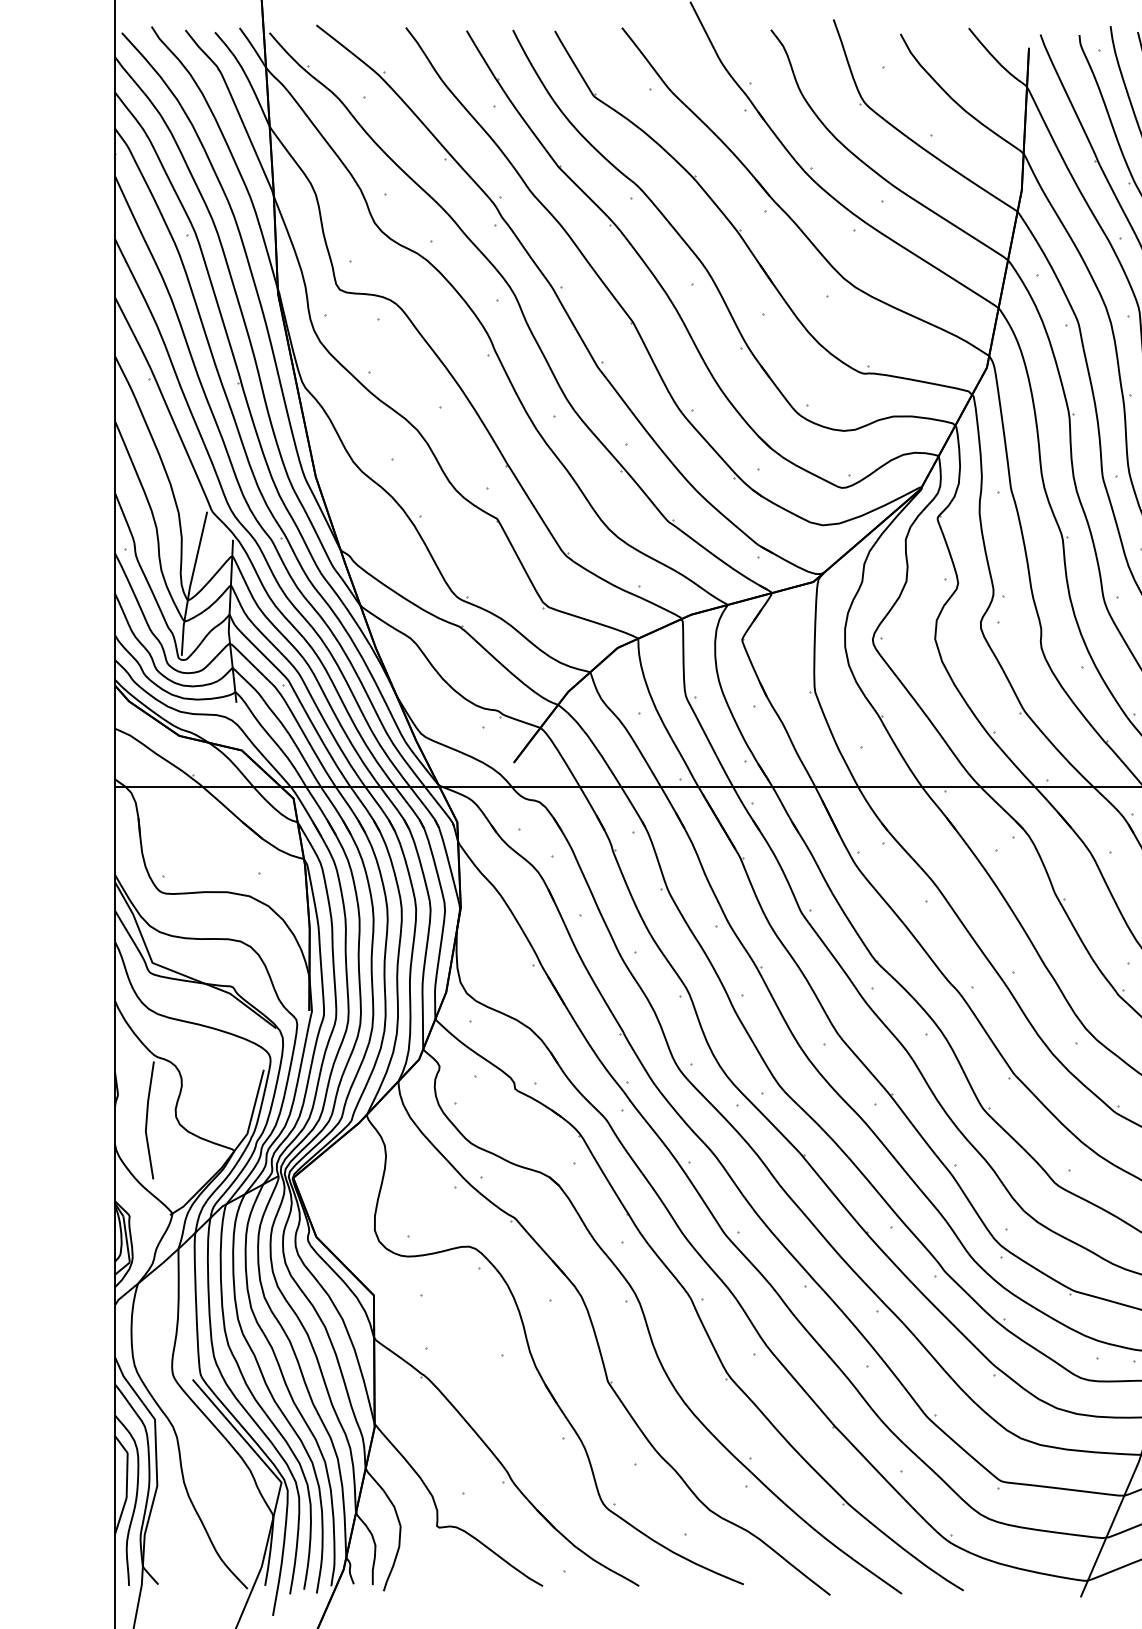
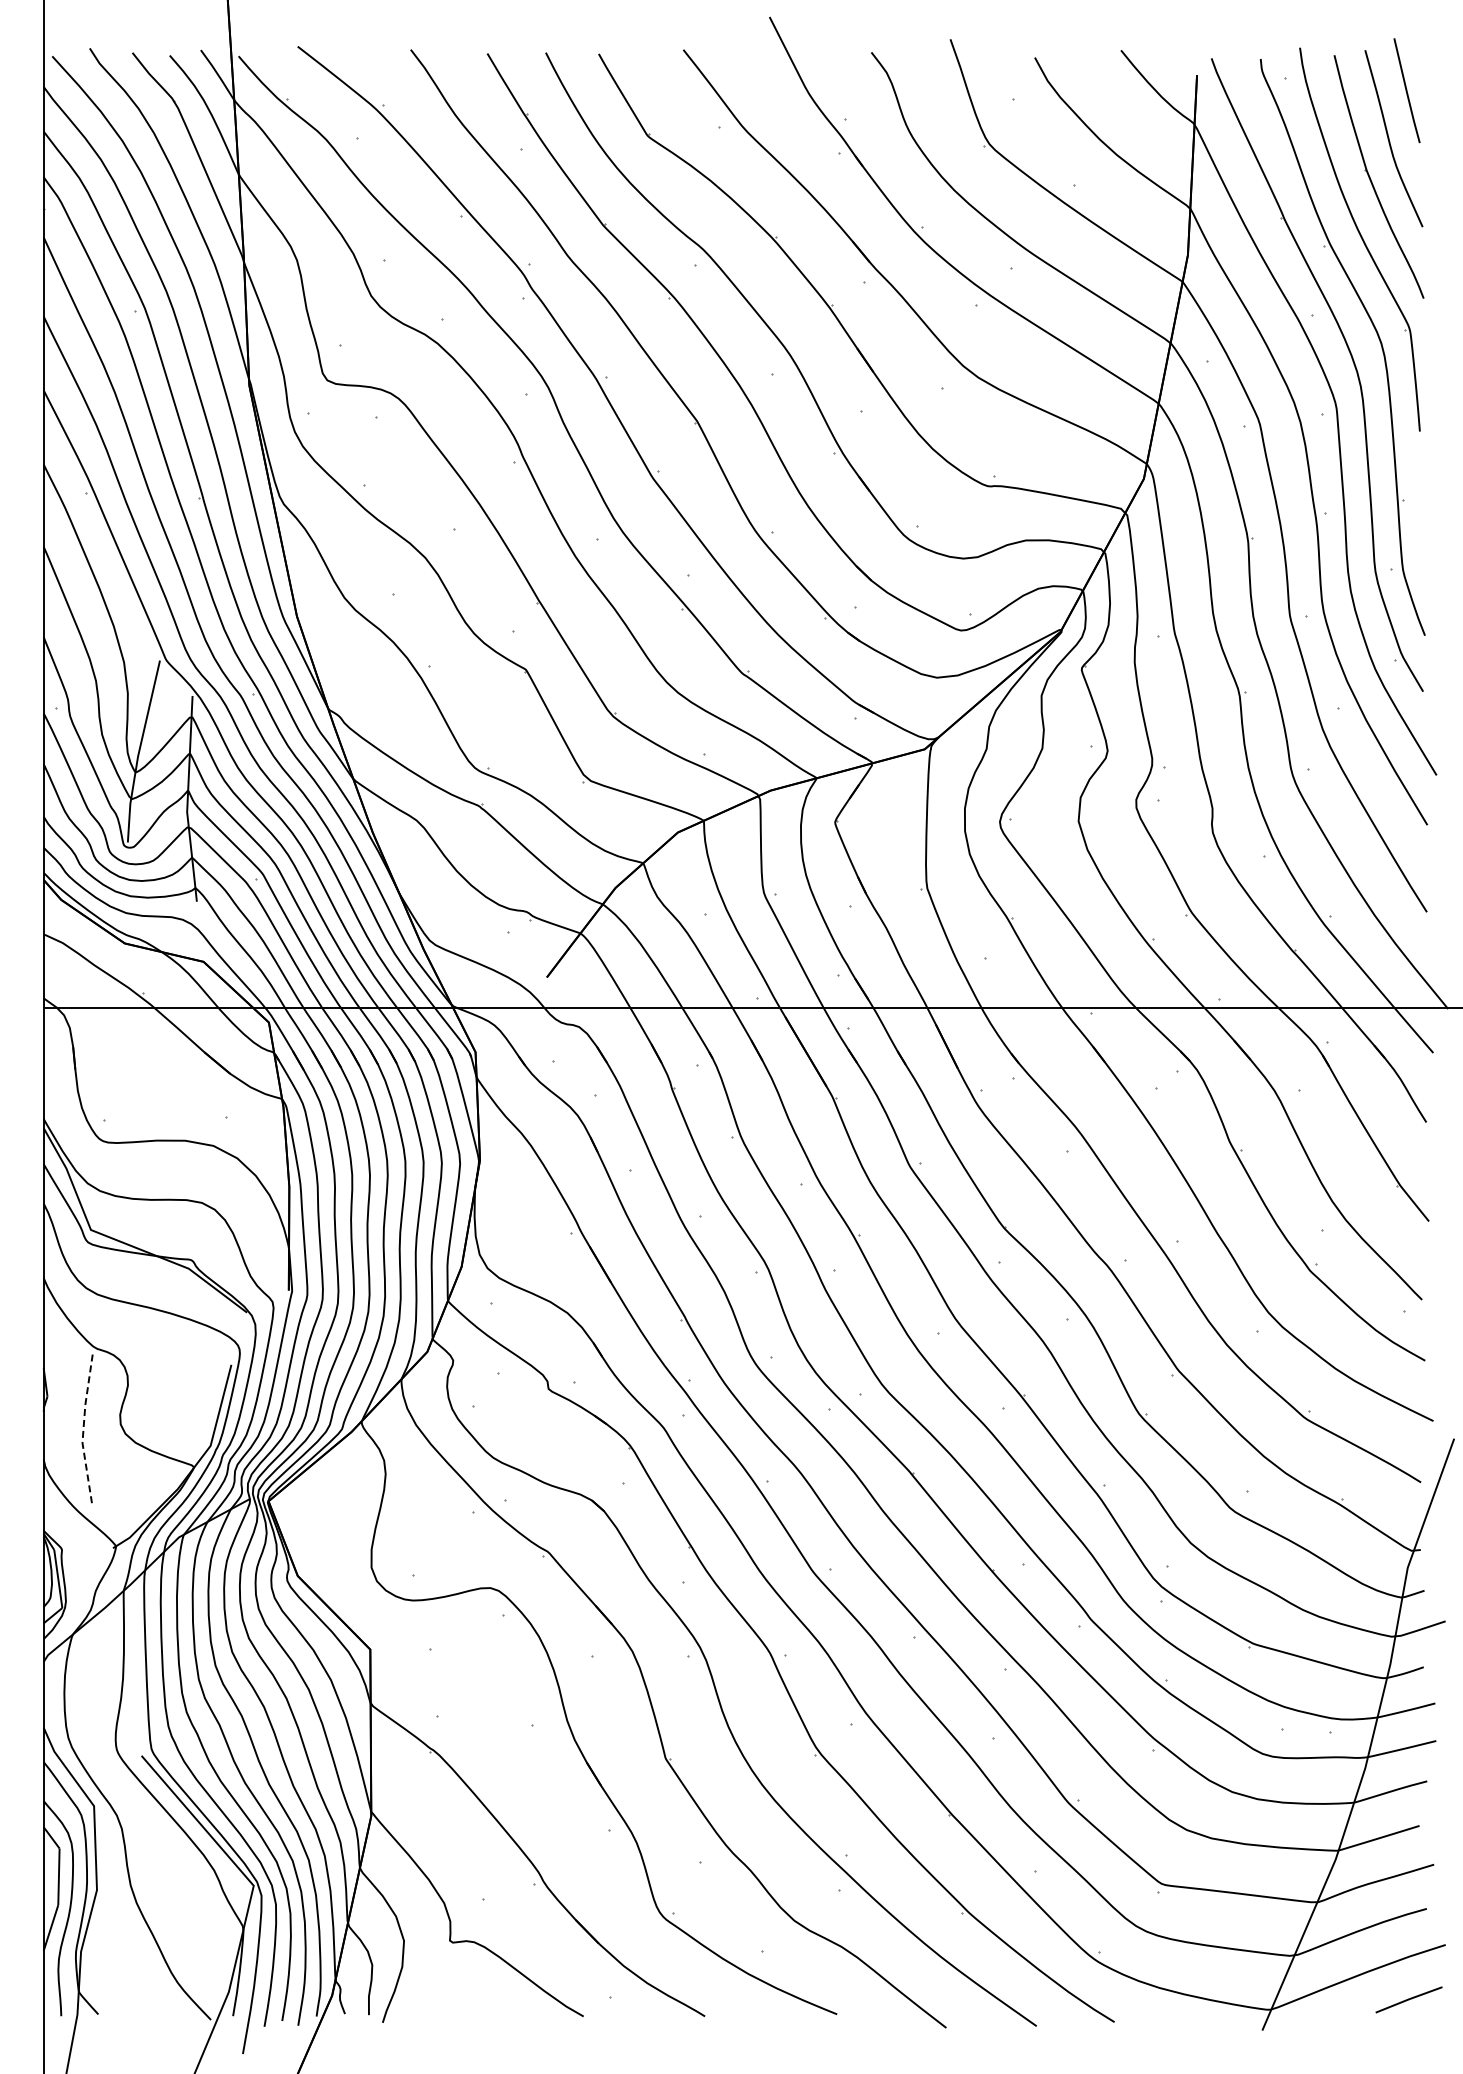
line: (146, 1120) -> (83, 1428), solid -> dashed

